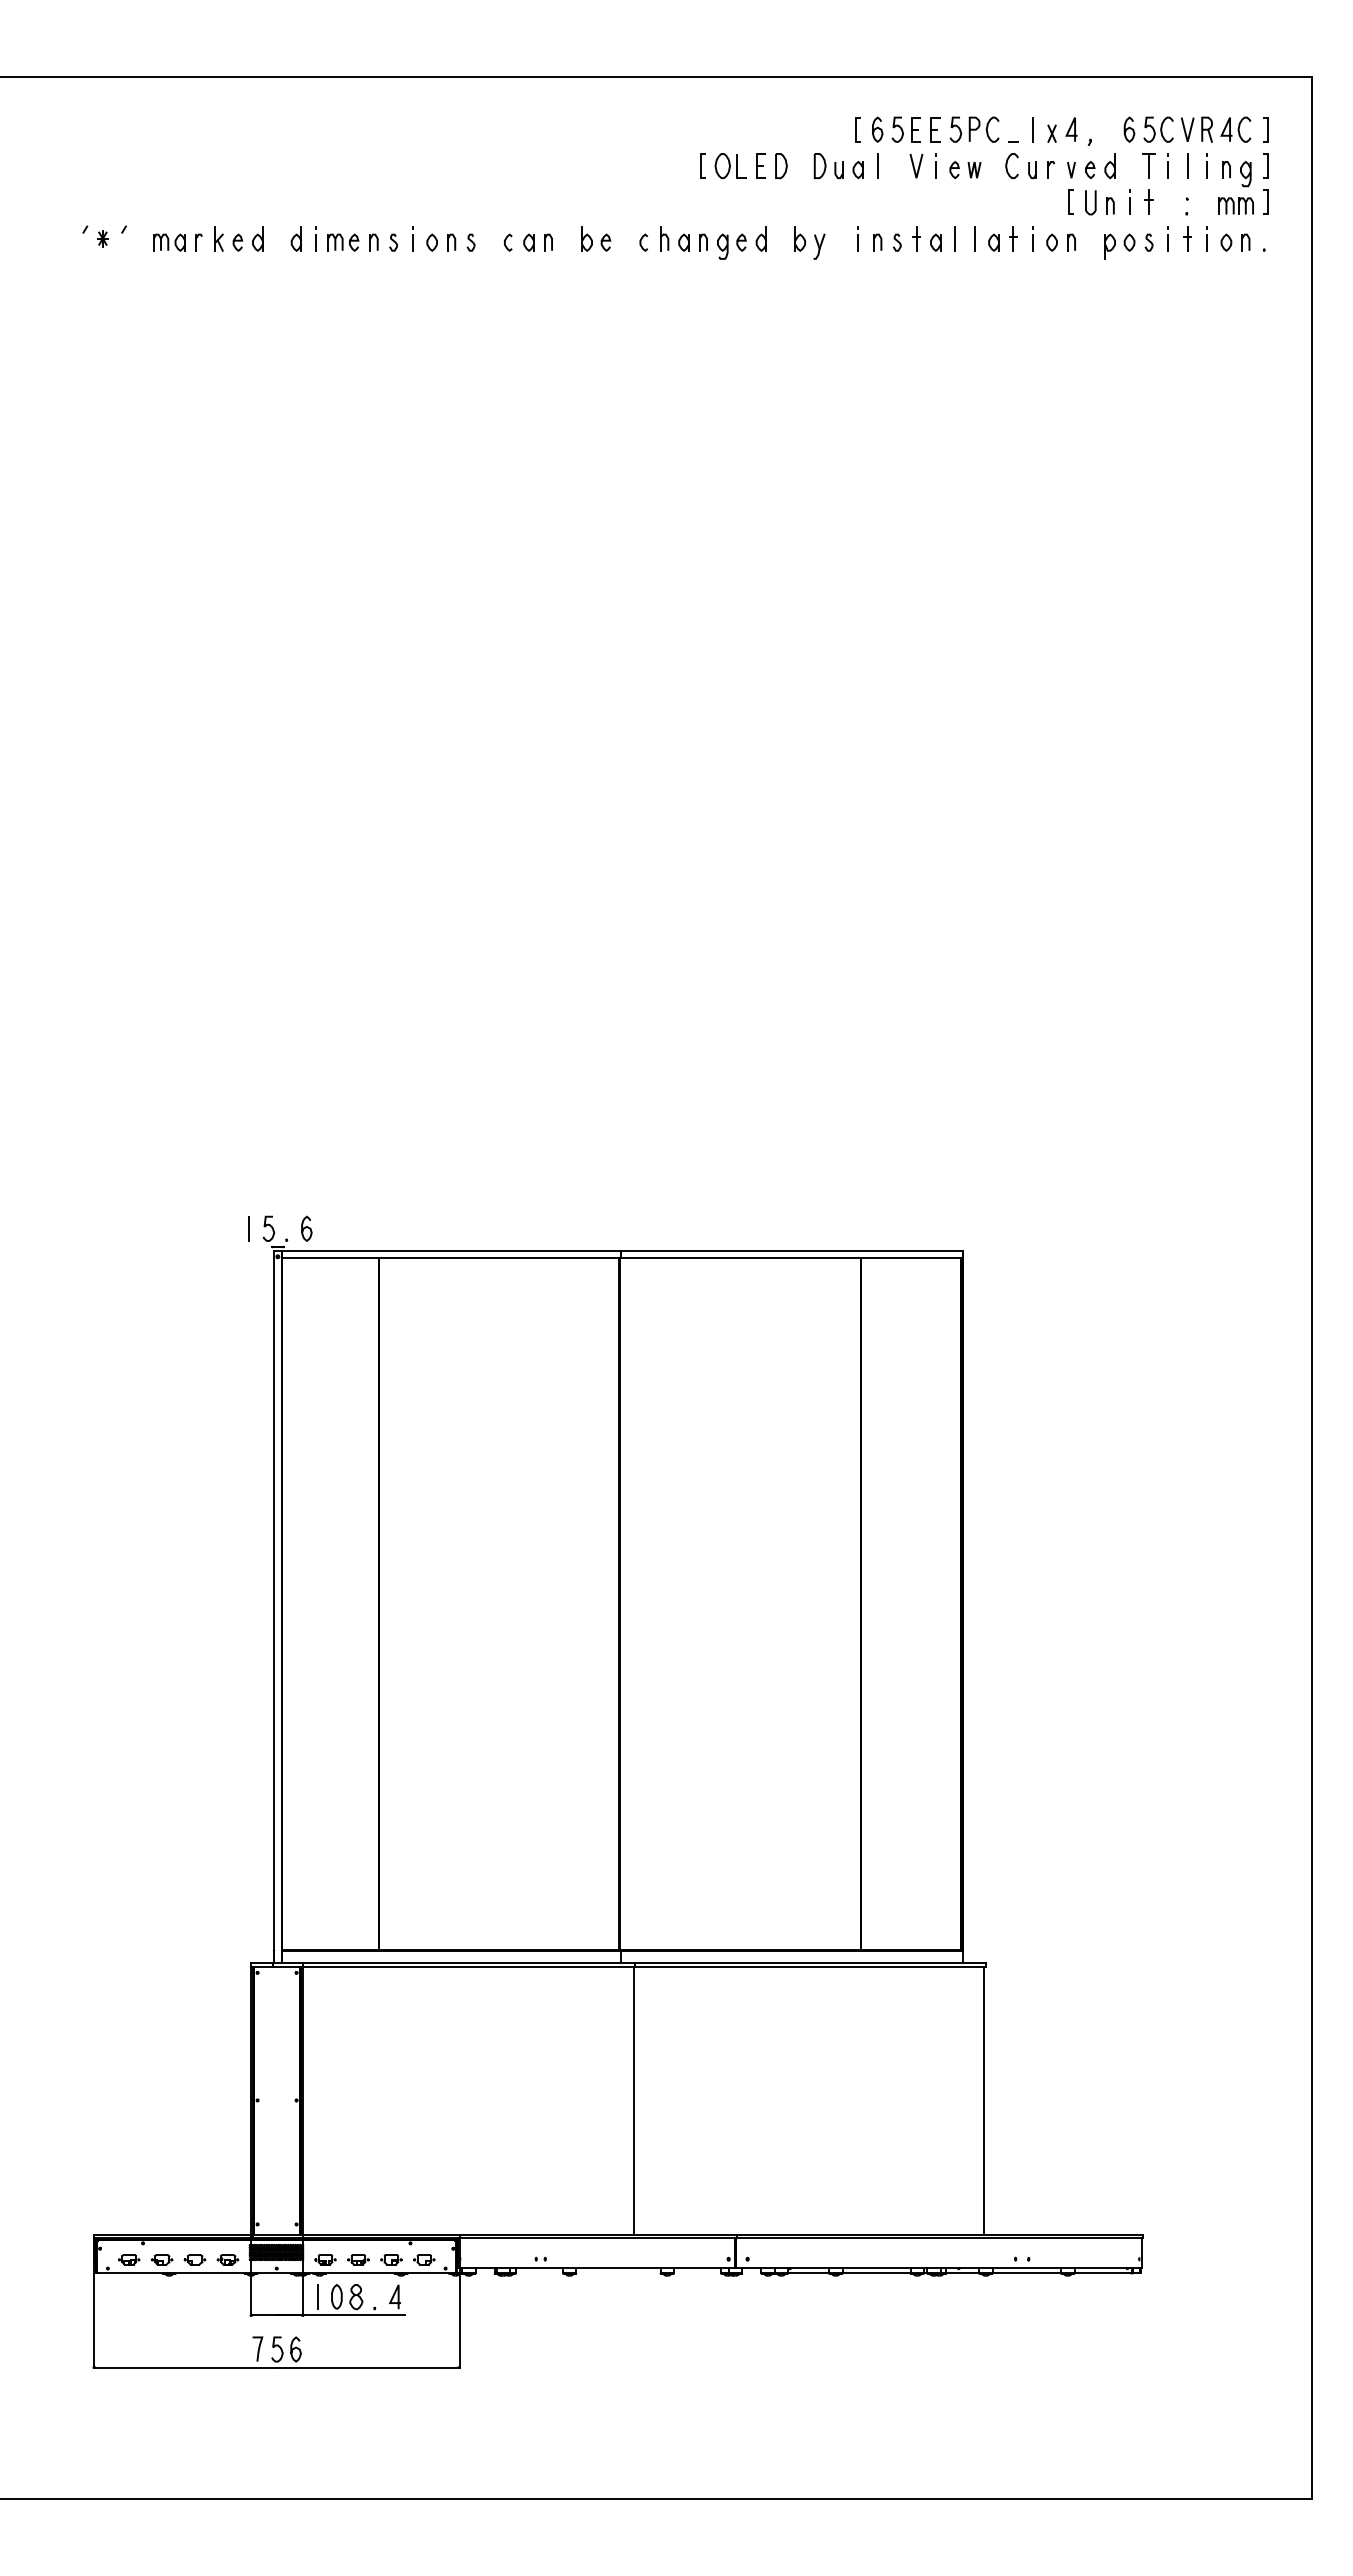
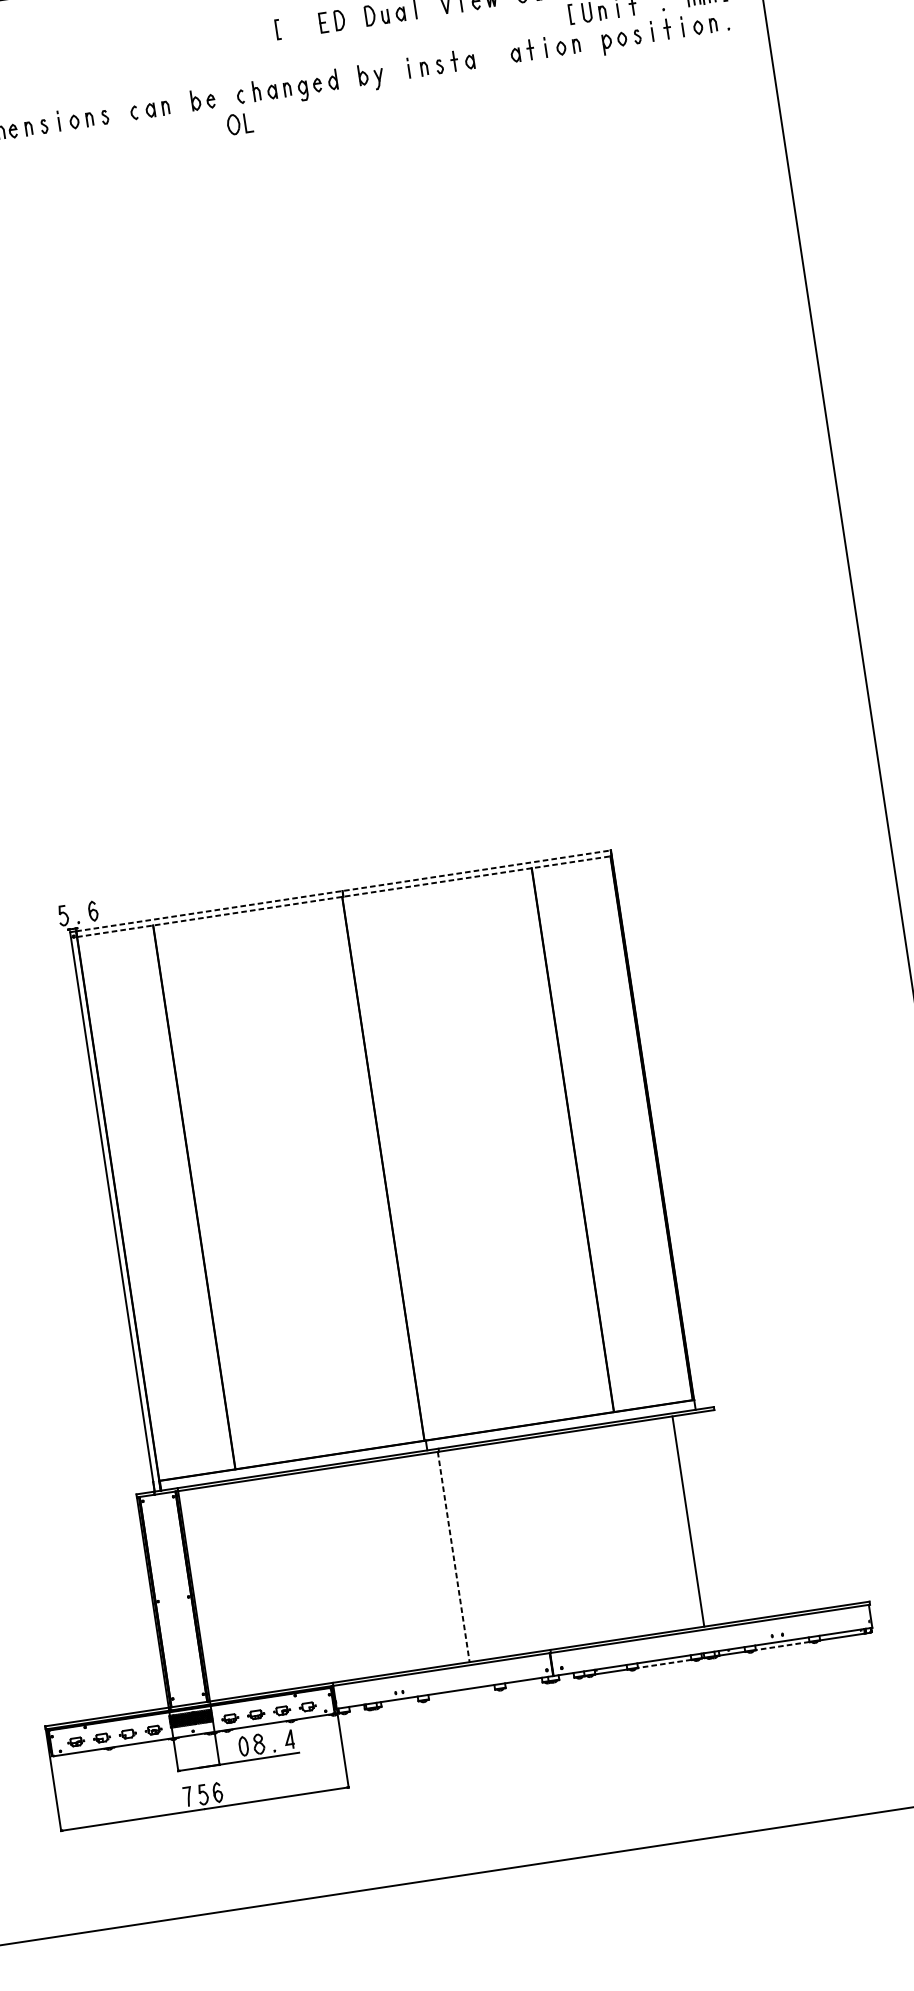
part: (730, 165) -> (239, 123), moved
line: (955, 238) -> (485, 56), removed
line: (974, 238) -> (499, 54), removed
line: (248, 1228) -> (47, 917), removed
line: (622, 1250) -> (343, 890), solid -> dashed
line: (622, 1257) -> (344, 896), solid -> dashed
line: (634, 2100) -> (454, 1556), solid -> dashed
line: (983, 2100) -> (688, 1521), moved
line: (876, 2273) -> (664, 1663), solid -> dashed
line: (1026, 2273) -> (782, 1646), solid -> dashed
line: (317, 2296) -> (228, 1748), removed

